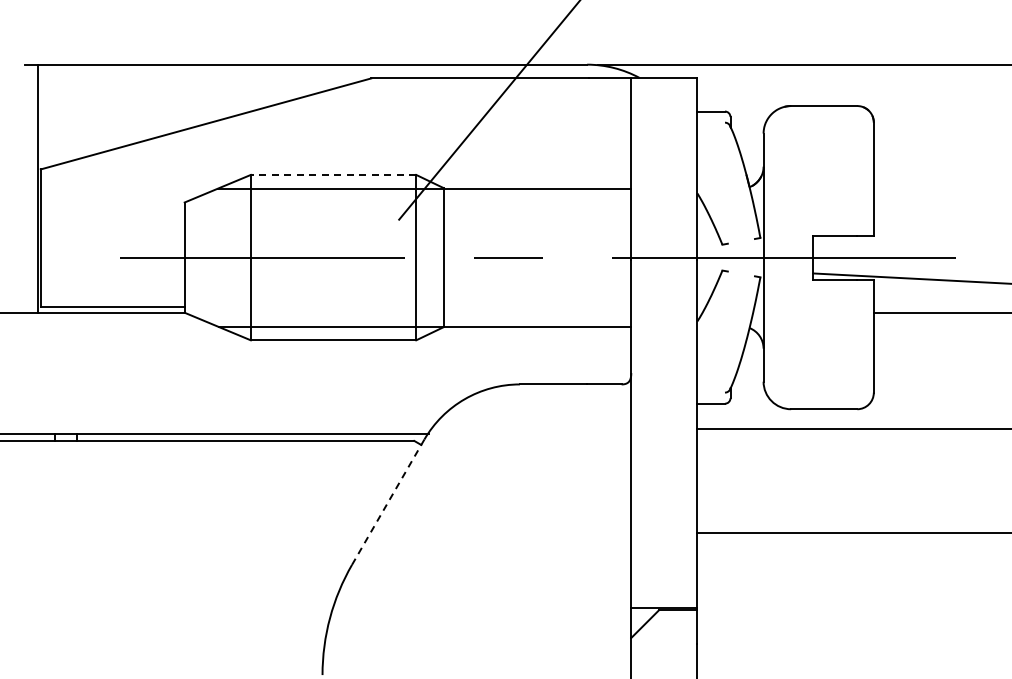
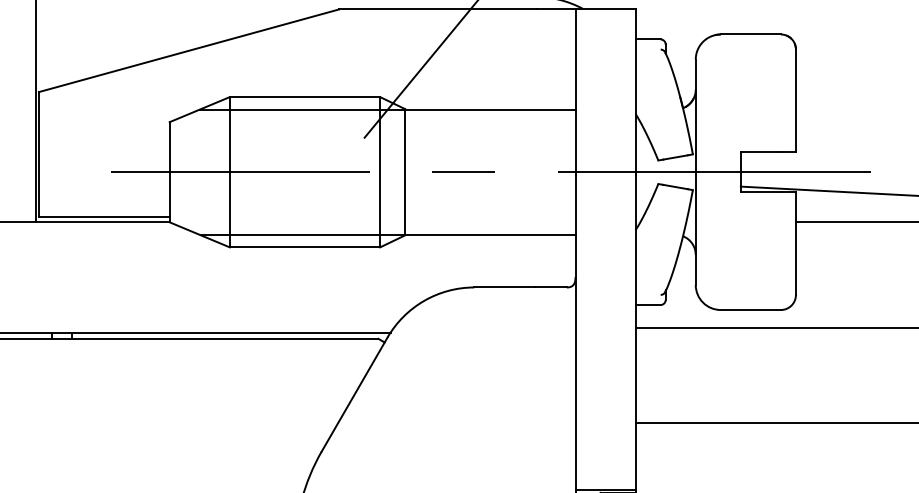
line: (333, 174) -> (304, 96), dashed -> solid
line: (740, 241) -> (674, 157), added
line: (740, 273) -> (674, 186), added
line: (388, 502) -> (354, 394), dashed -> solid

